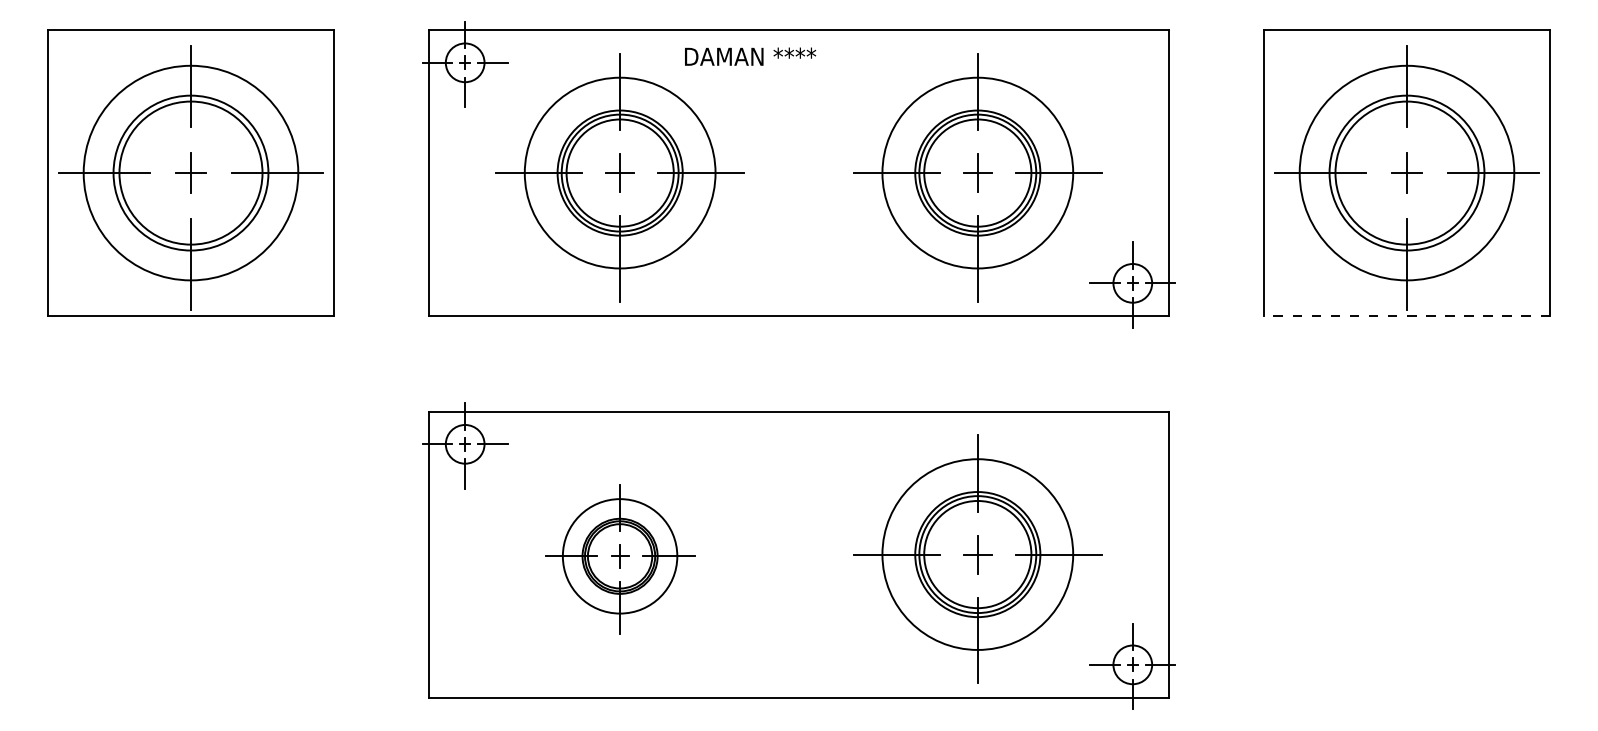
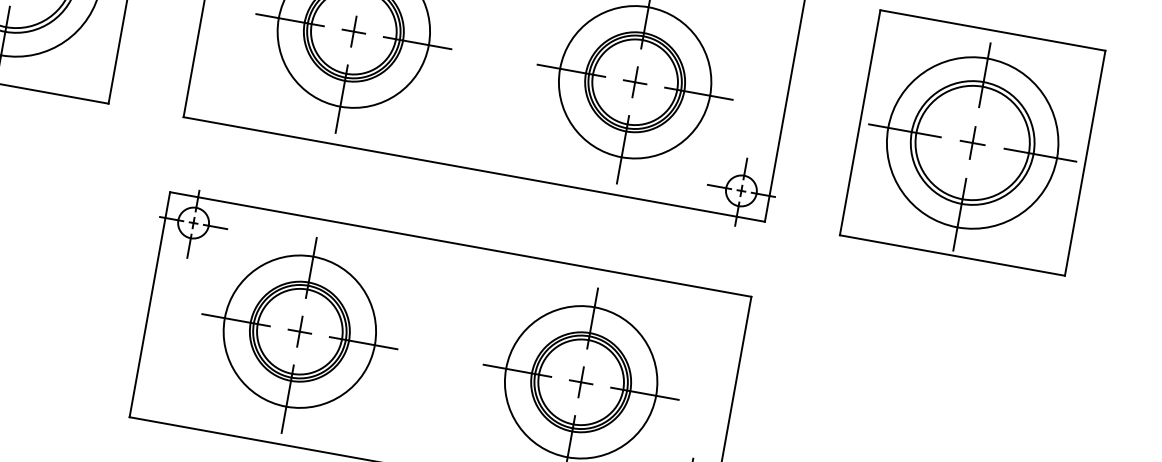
line: (1406, 316) -> (951, 255), dashed -> solid
part: (619, 558) -> (298, 334), size x1.67

